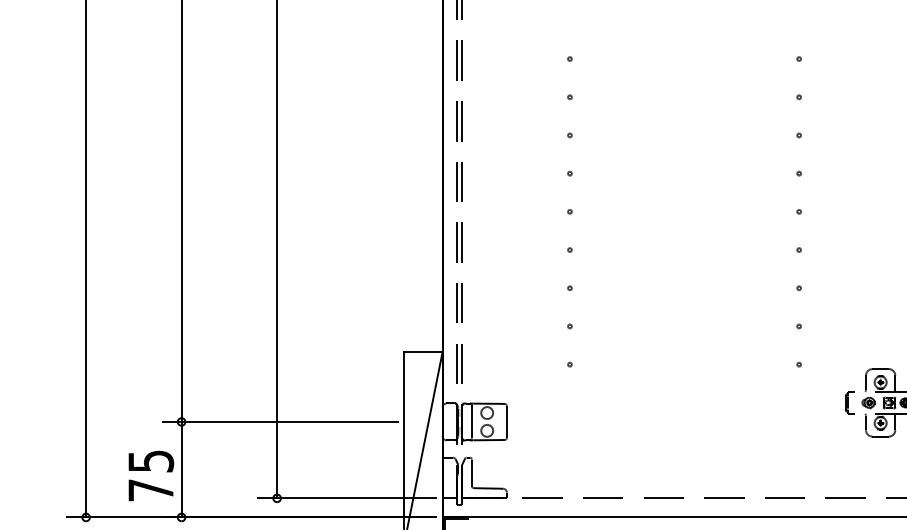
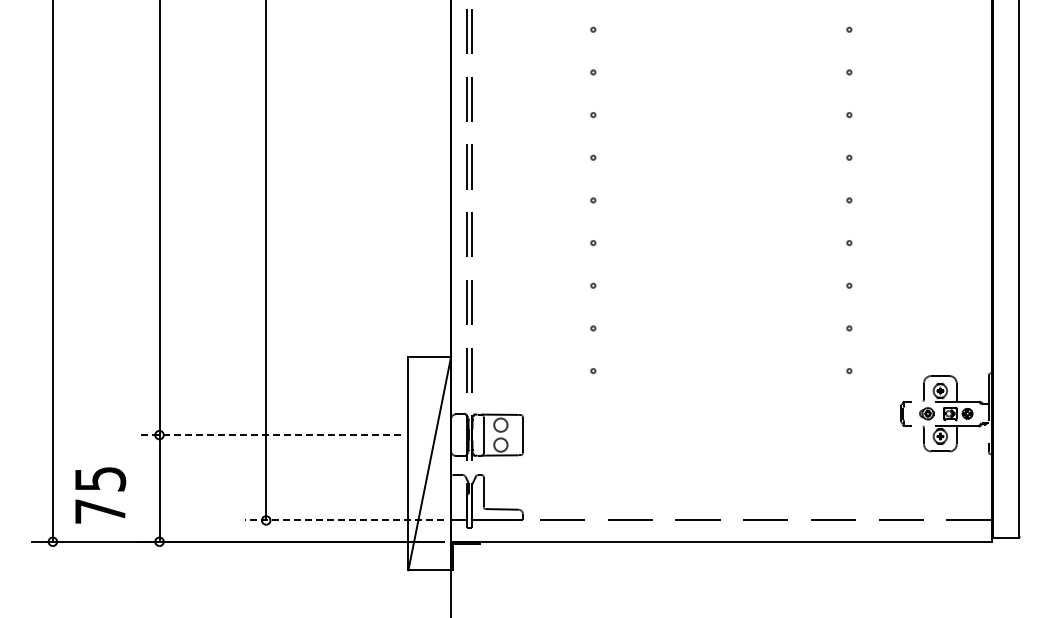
line: (280, 422) -> (269, 435), solid -> dashed
text: (151, 476) -> (100, 495), moved
line: (347, 498) -> (344, 520), solid -> dashed

